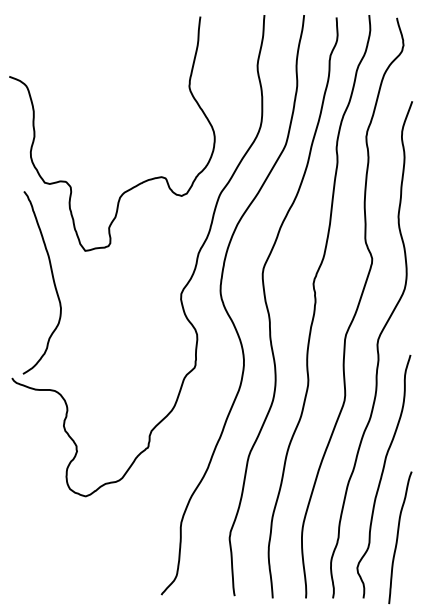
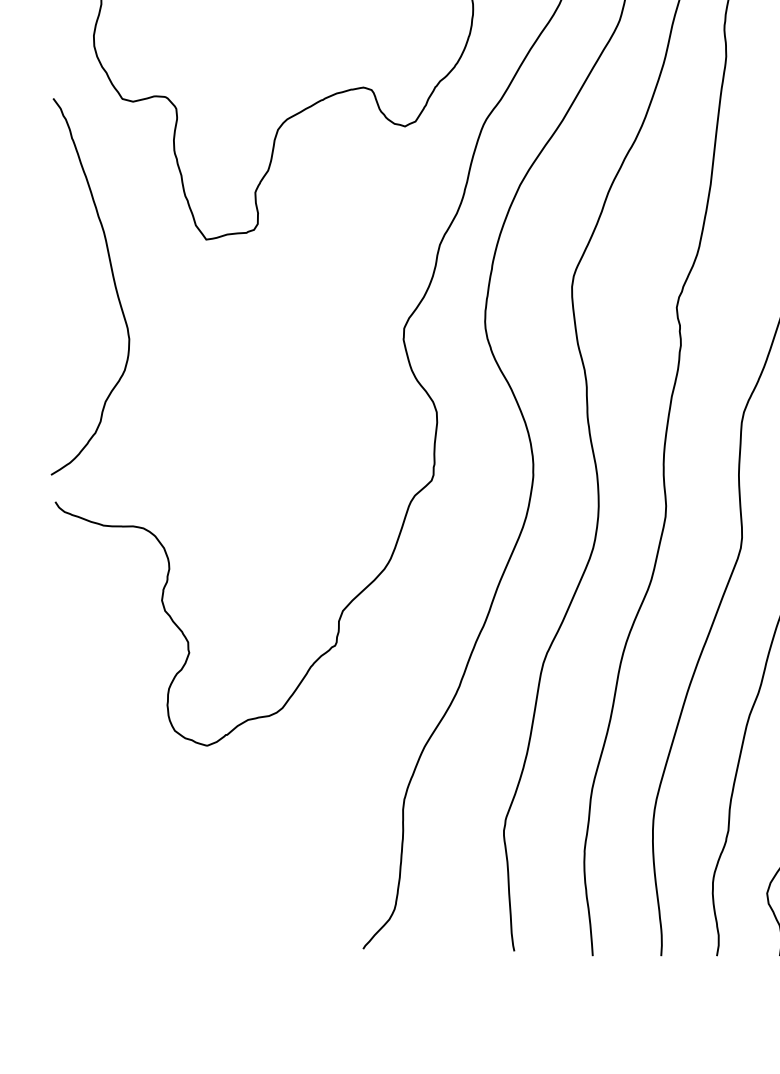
curve: (52, 280) -> (111, 282), moved

